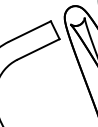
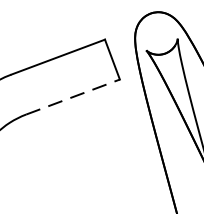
line: (39, 49) -> (74, 97), solid -> dashed

